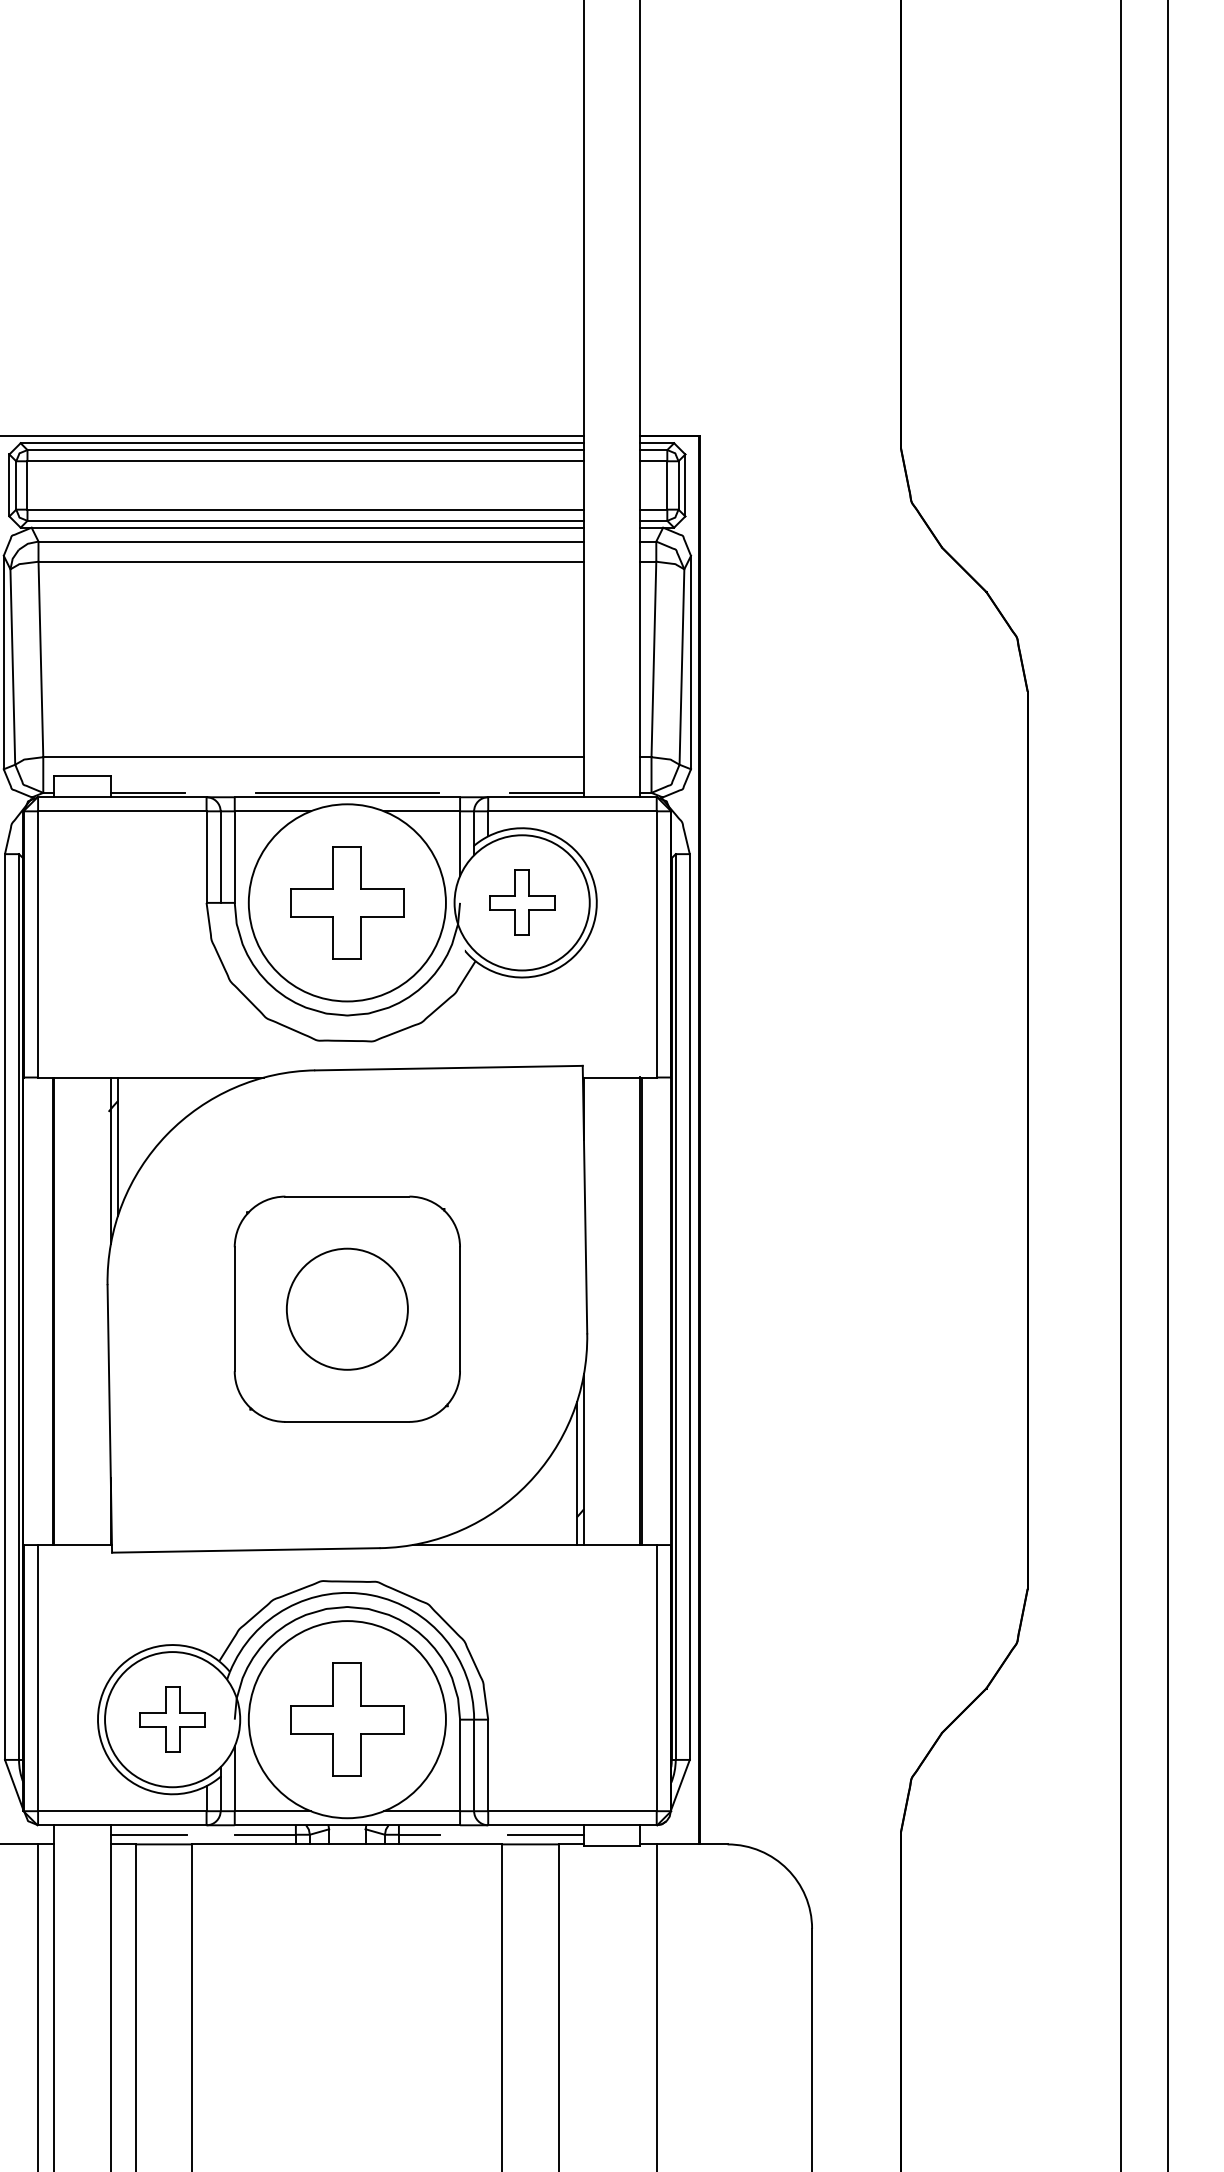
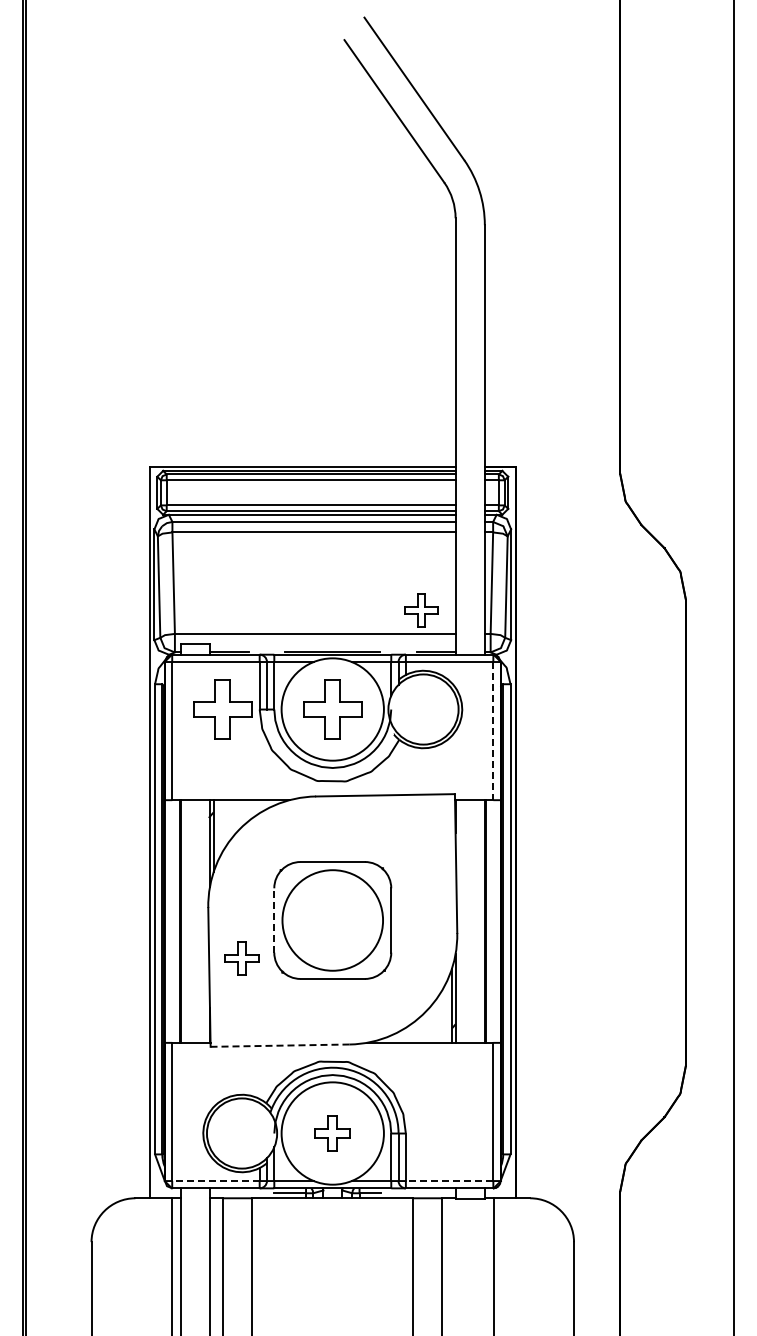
part: (134, 902) -> (222, 709), added
part: (522, 902) -> (421, 610), moved
line: (657, 945) -> (493, 731), solid -> dashed
line: (235, 1307) -> (274, 919), solid -> dashed
circle: (346, 1309) -> (332, 920), size x1.6
line: (244, 1550) -> (279, 1045), solid -> dashed
part: (171, 1719) -> (241, 958), moved
part: (346, 1719) -> (332, 1133), size x0.6
line: (121, 1812) -> (215, 1181), solid -> dashed
line: (572, 1812) -> (449, 1181), solid -> dashed
line: (148, 1835) -> (229, 1193), removed
line: (545, 1835) -> (435, 1193), removed

